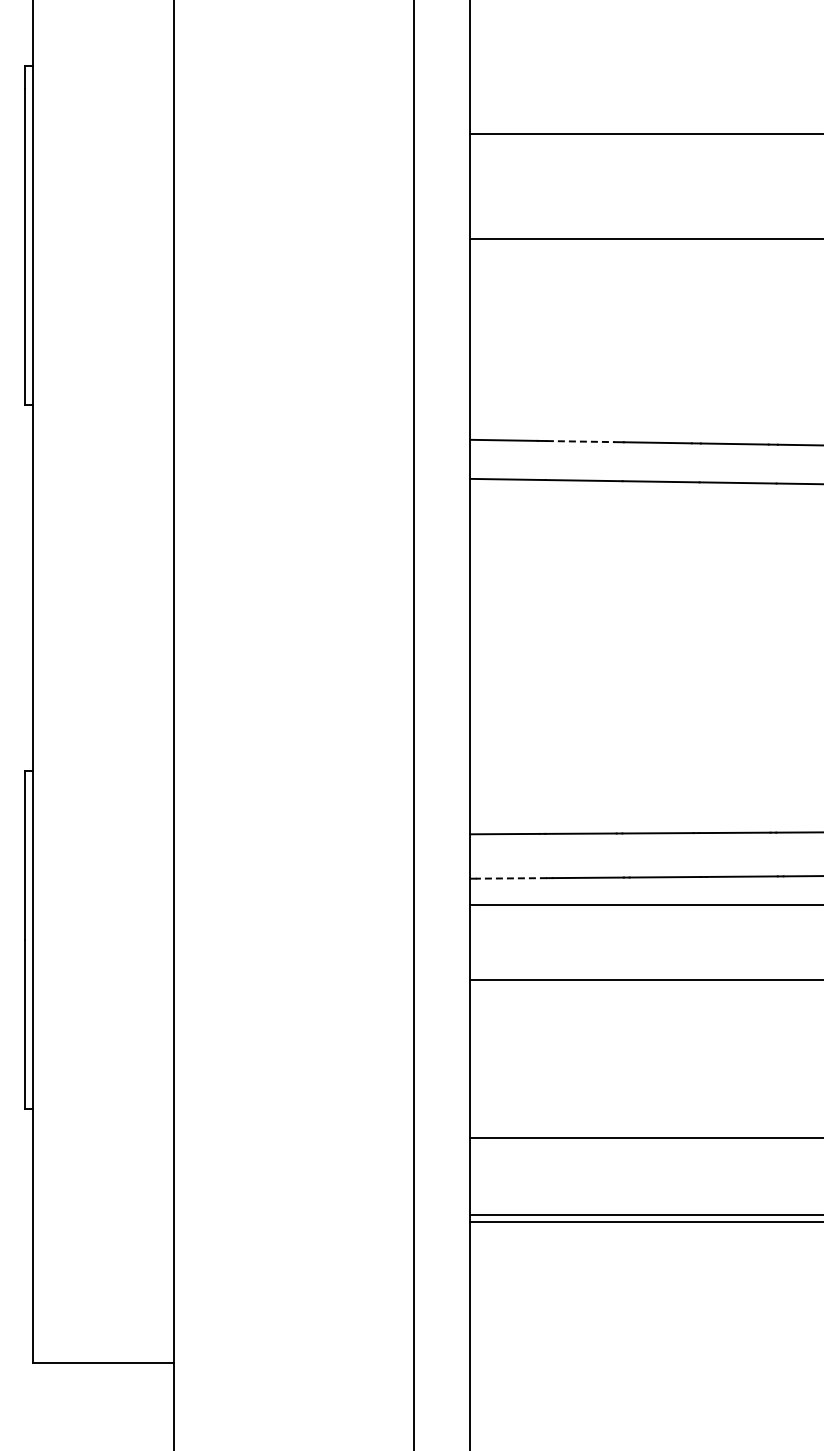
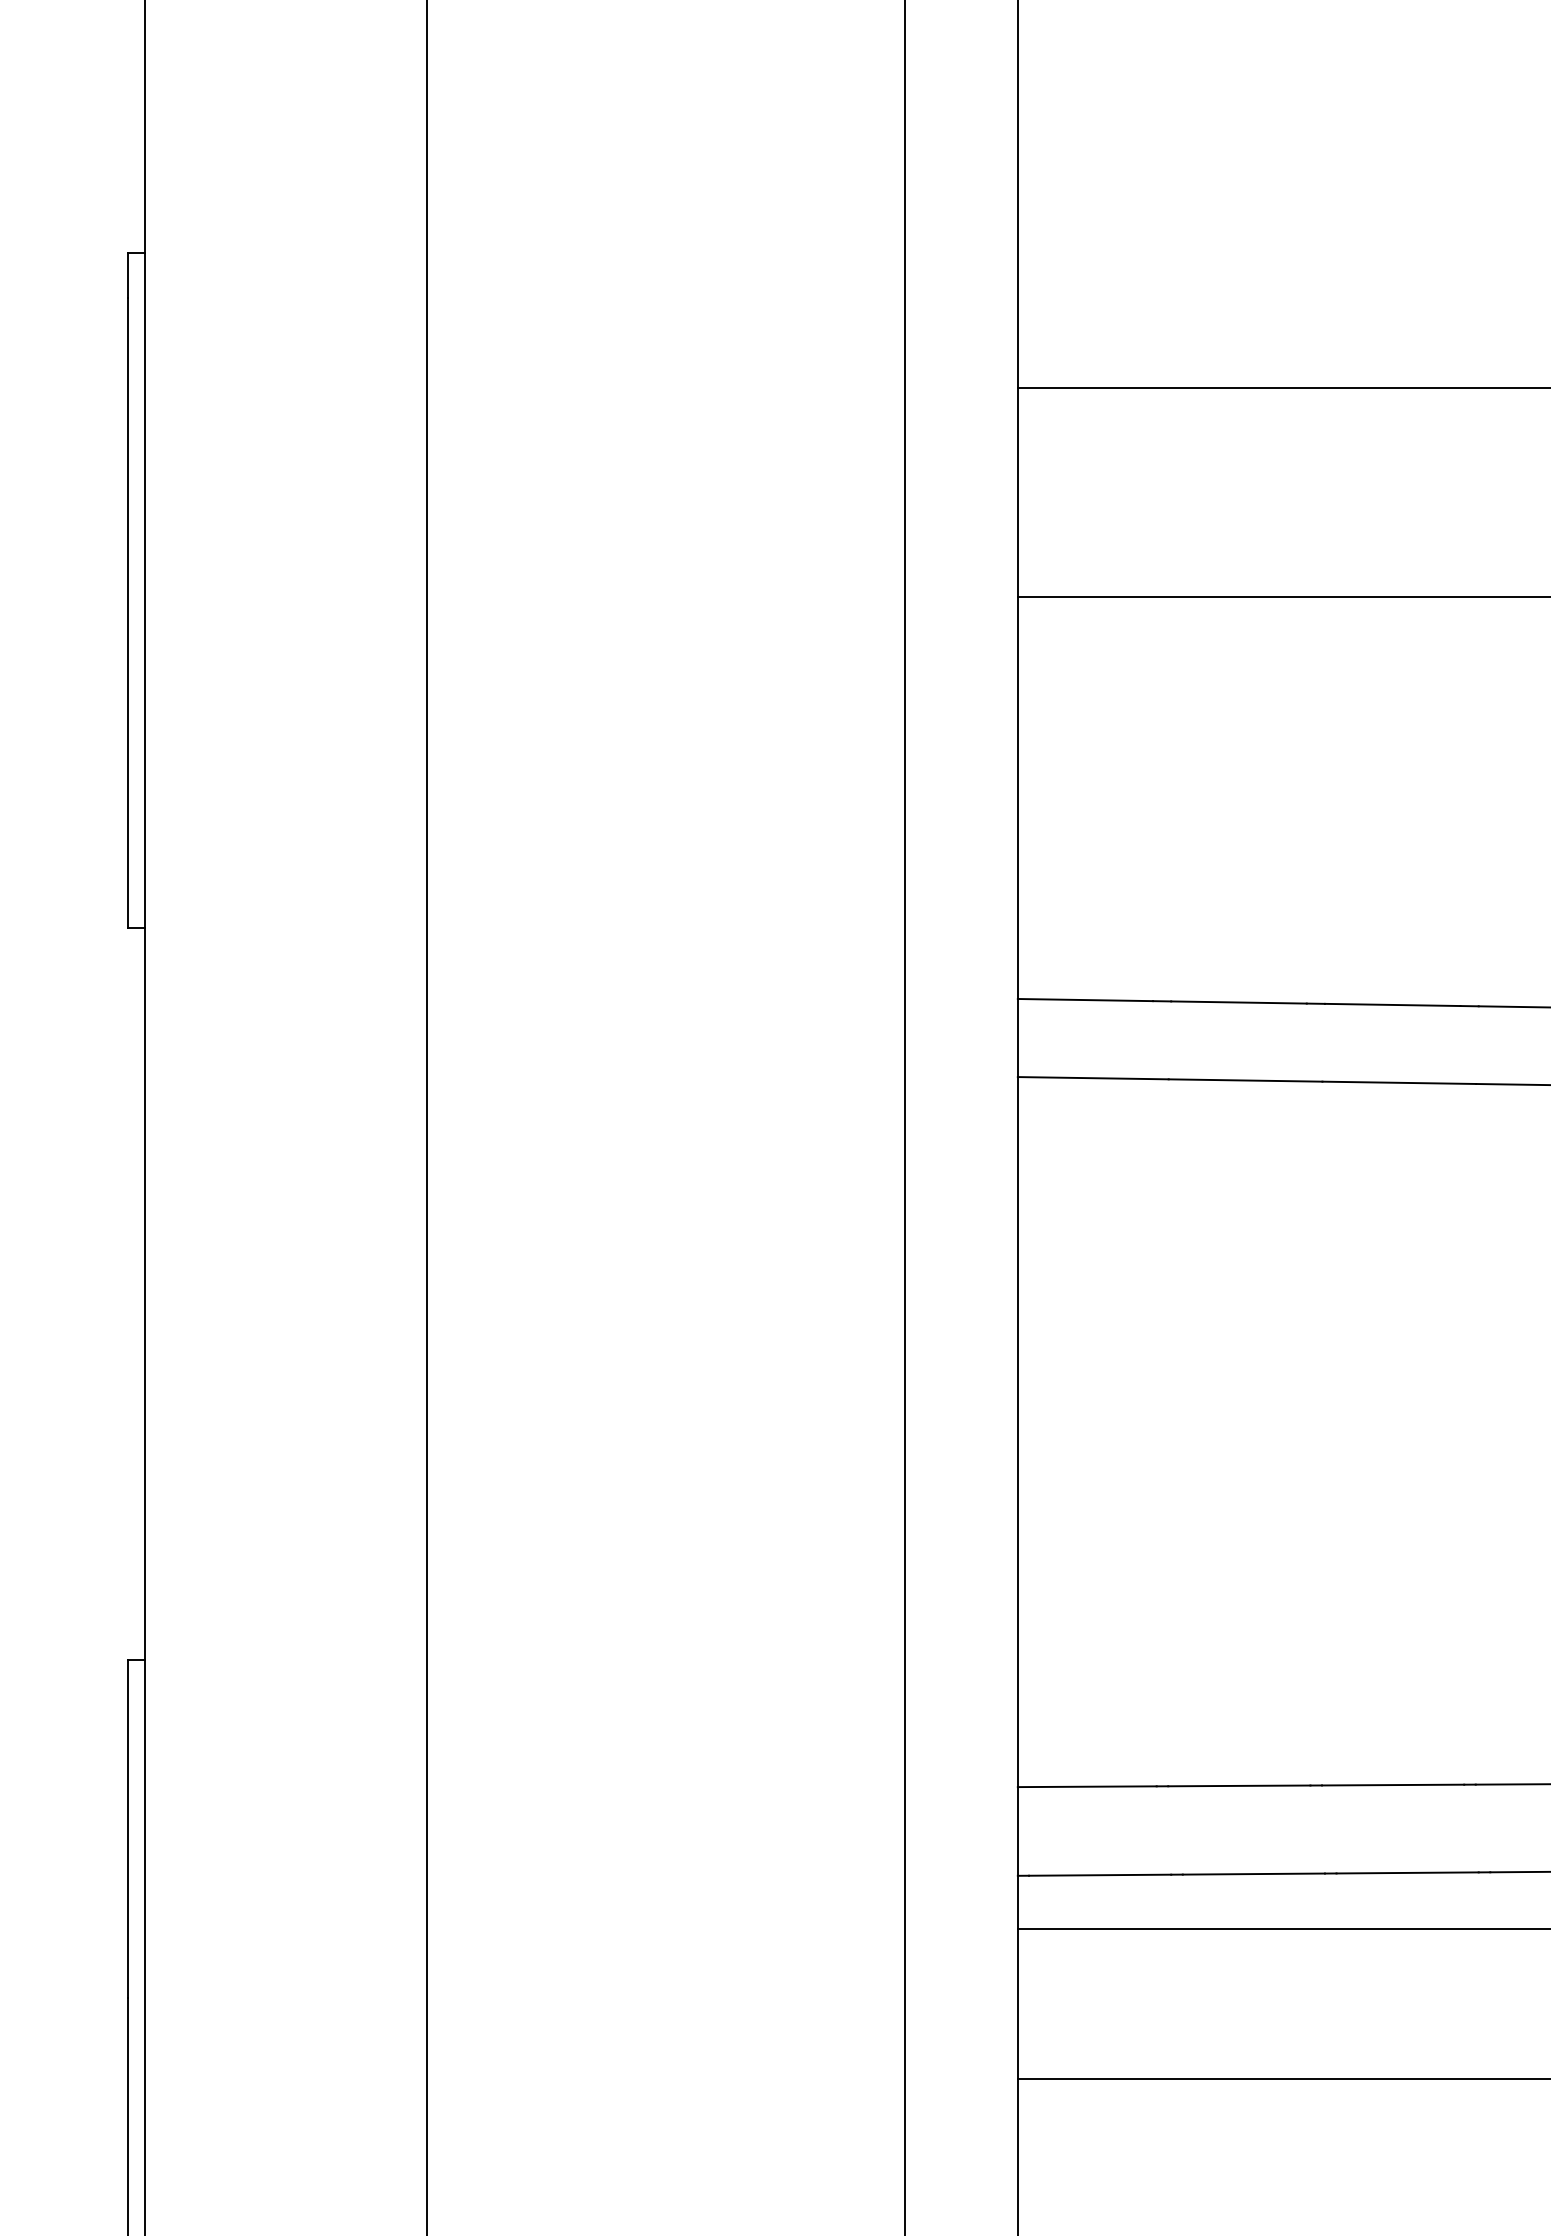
line: (580, 441) -> (1238, 1002), dashed -> solid
line: (511, 878) -> (1100, 1875), dashed -> solid

